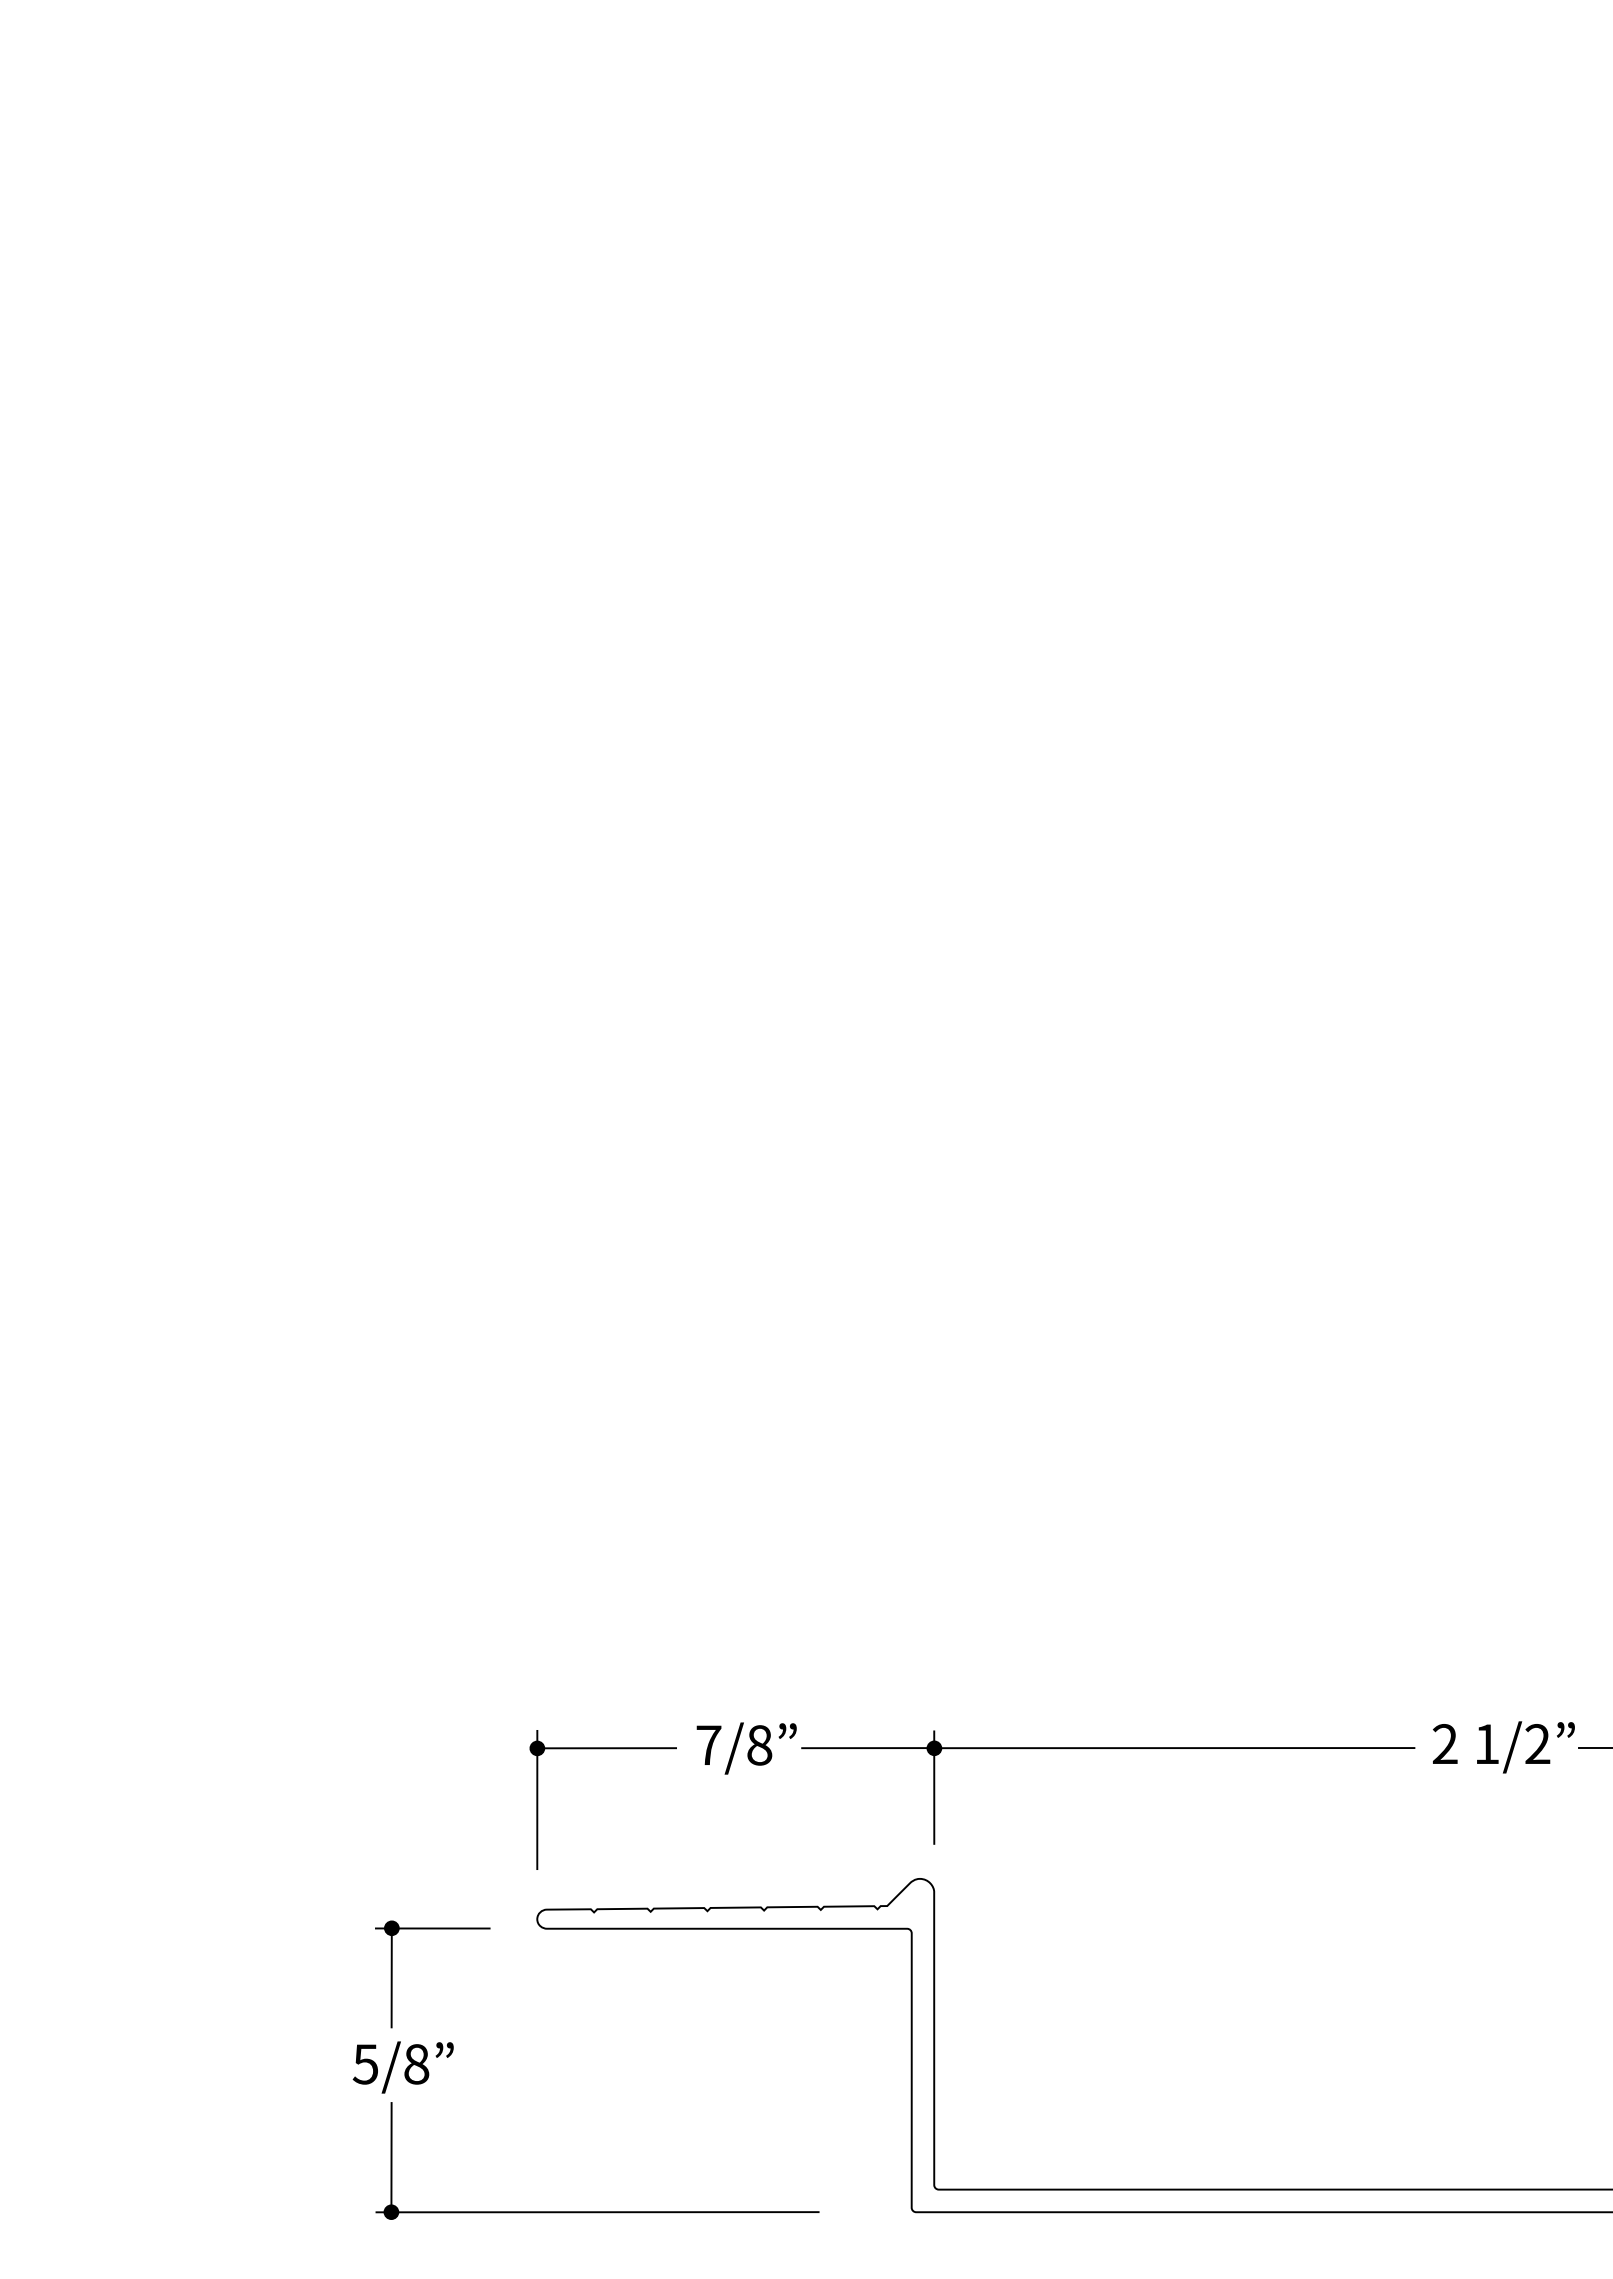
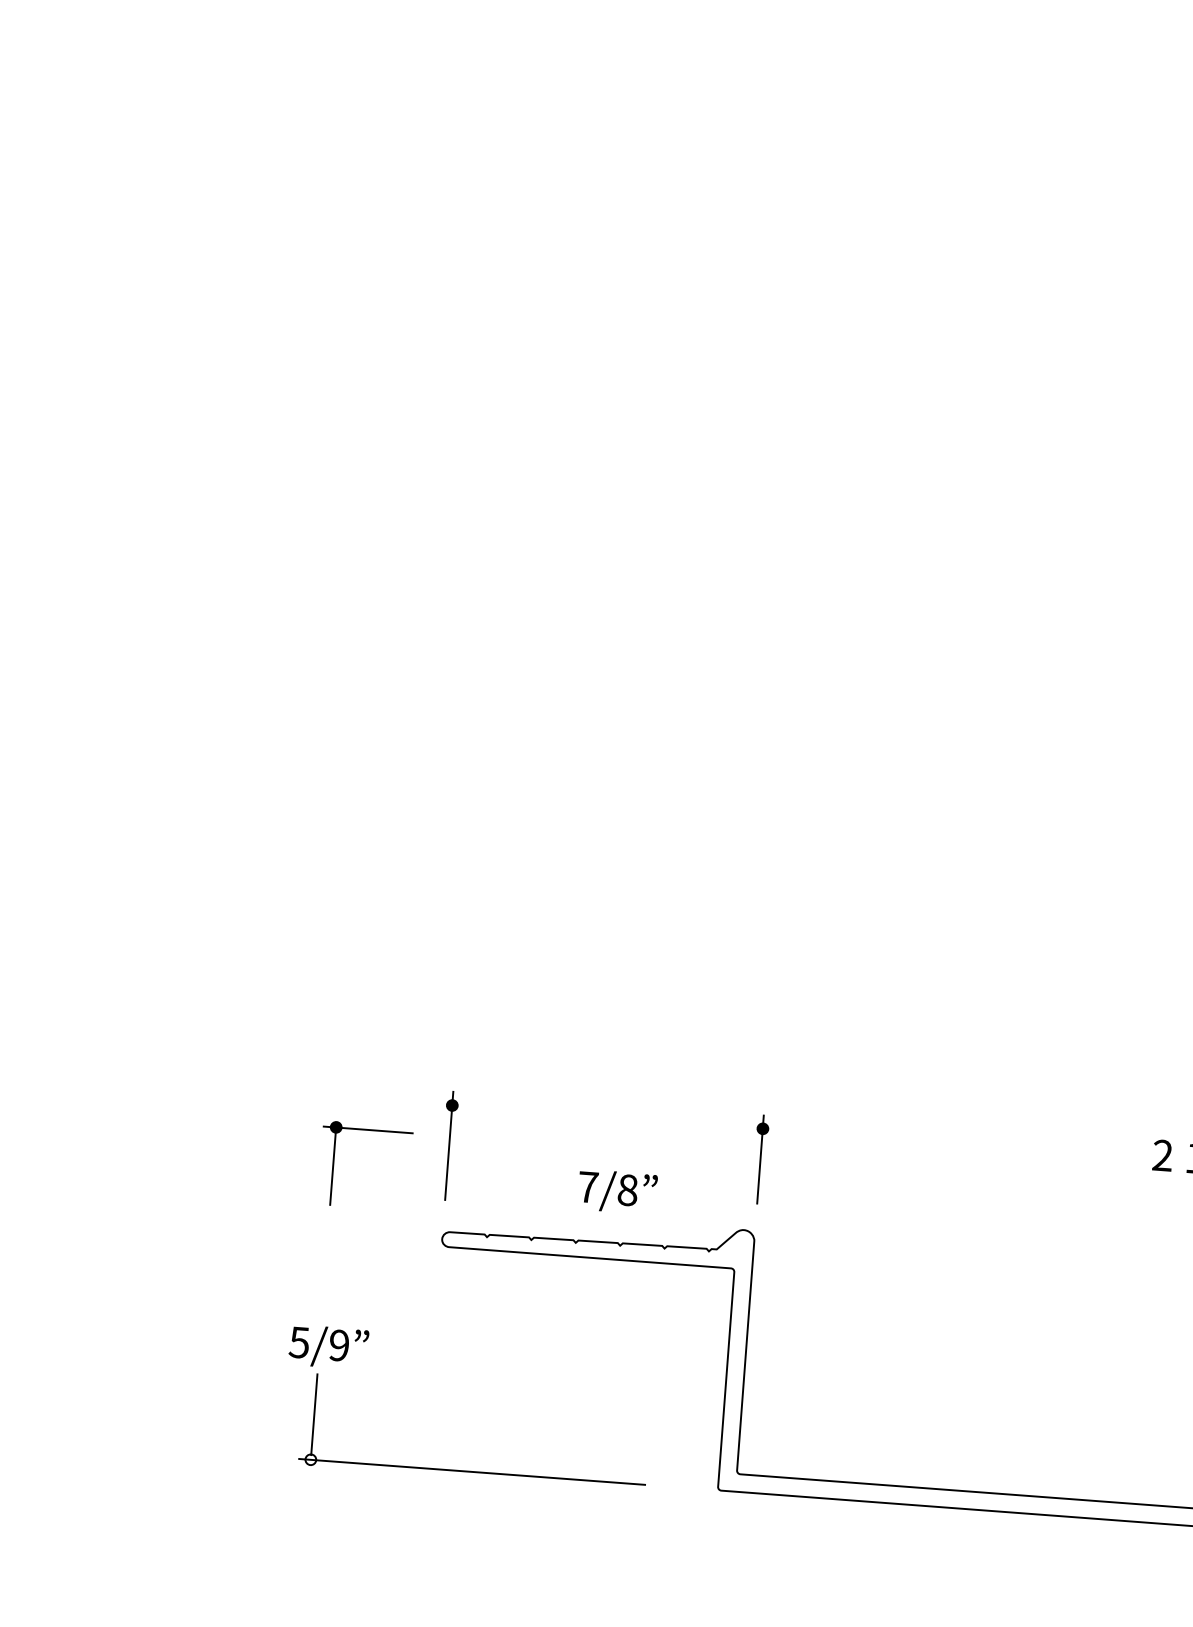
line: (608, 1748) -> (507, 1109), removed
text: (746, 1748) -> (617, 1191), moved
line: (865, 1748) -> (709, 1124), removed
line: (1176, 1748) -> (952, 1143), removed
part: (392, 1974) -> (333, 1163), moved
text: (416, 2064) -> (339, 1345), 5/8 -> 5/9
fill: (391, 2212) -> (310, 1460), removed

